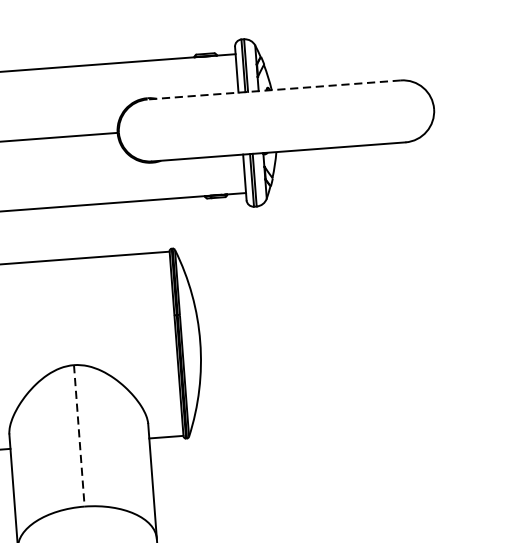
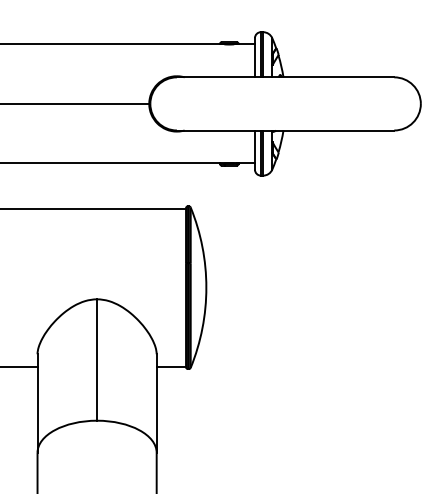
line: (274, 90) -> (285, 77), dashed -> solid
line: (79, 436) -> (97, 360), dashed -> solid

